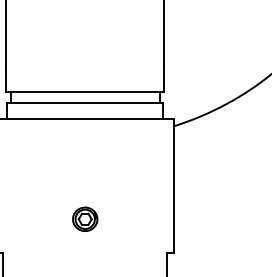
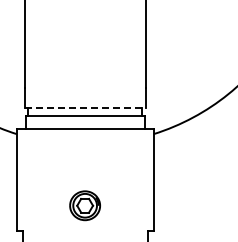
line: (85, 91) -> (85, 107), solid -> dashed
part: (85, 219) -> (85, 205), size x1.6

